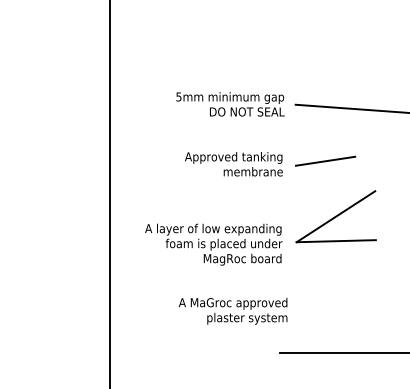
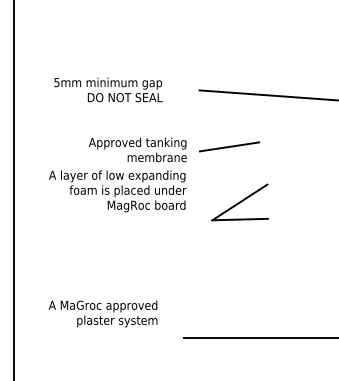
text: (230, 104) -> (108, 90), moved
part: (335, 216) -> (239, 202), size x0.7
text: (213, 244) -> (117, 191), moved
text: (233, 311) -> (103, 314), moved

